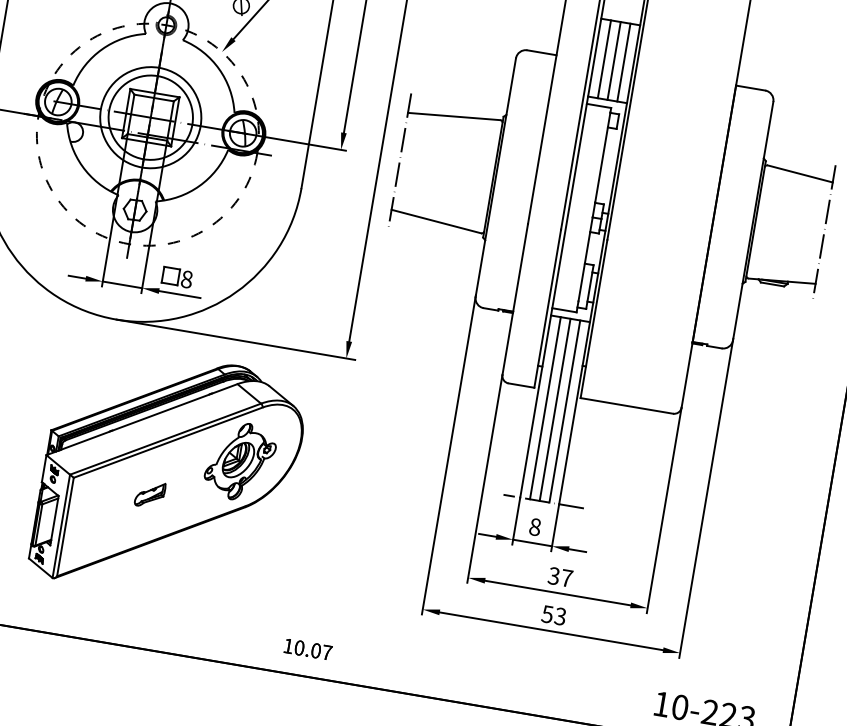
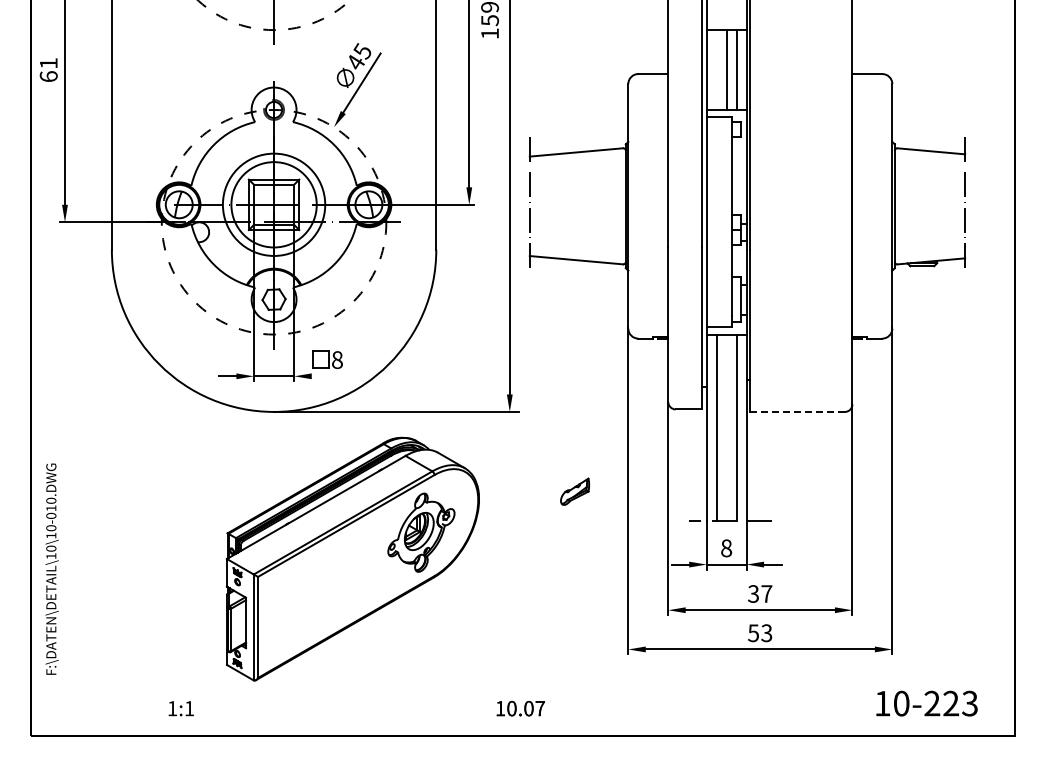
line: (604, 58) -> (716, 69), removed
line: (179, 294) -> (332, 376), removed
line: (626, 405) -> (797, 411), solid -> dashed
line: (555, 409) -> (726, 427), removed
part: (150, 494) -> (575, 491), moved

